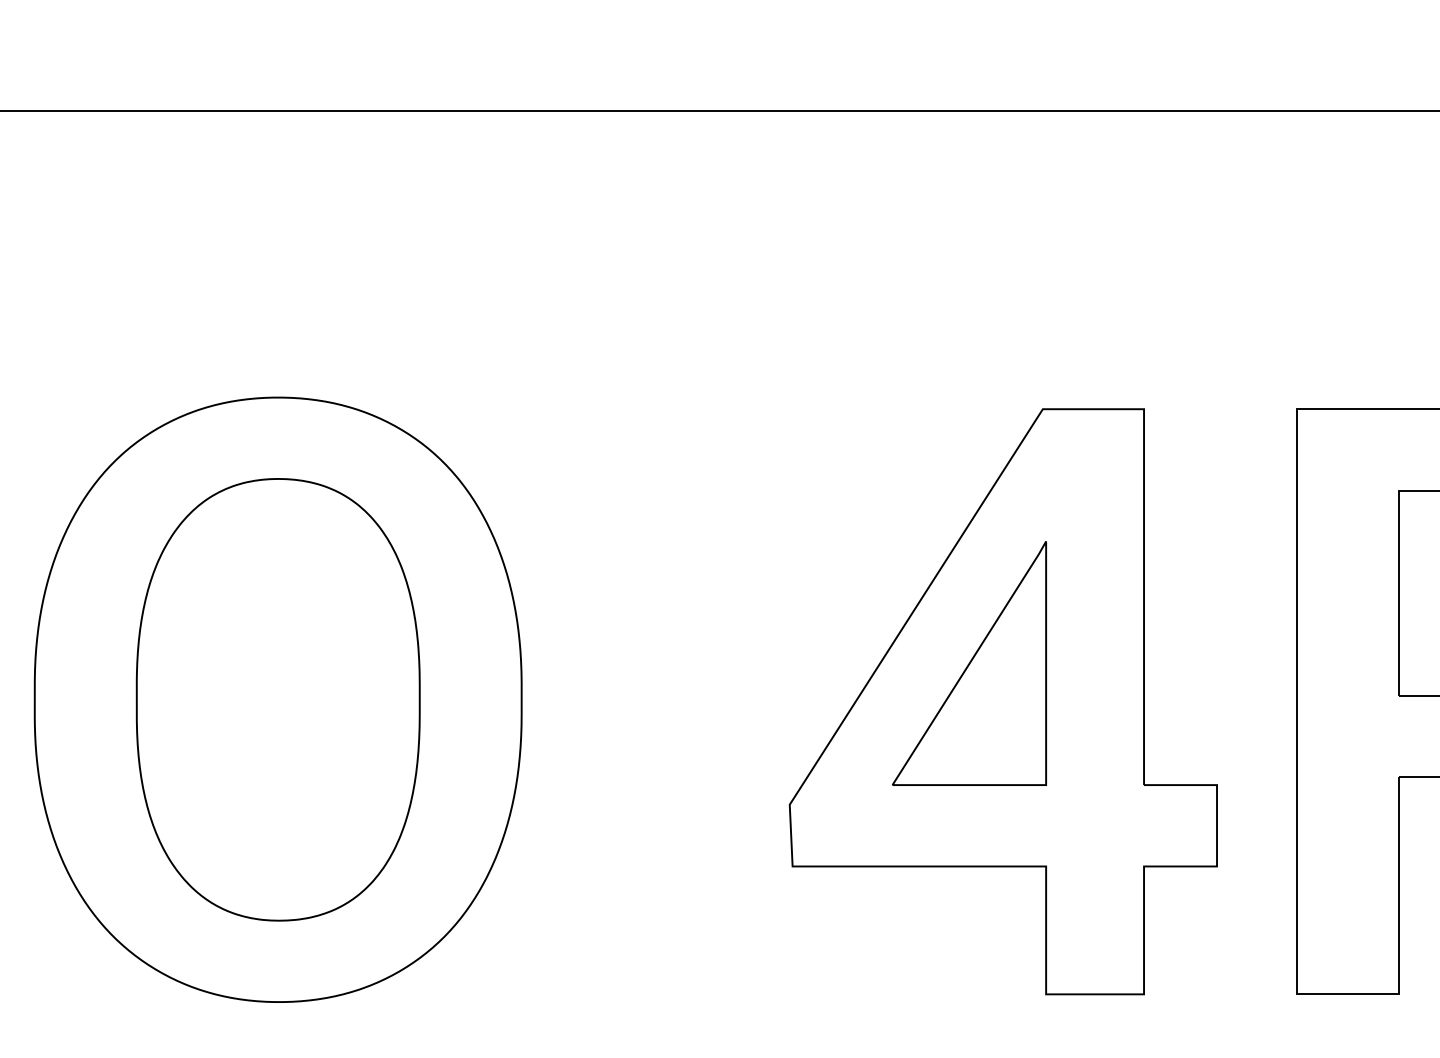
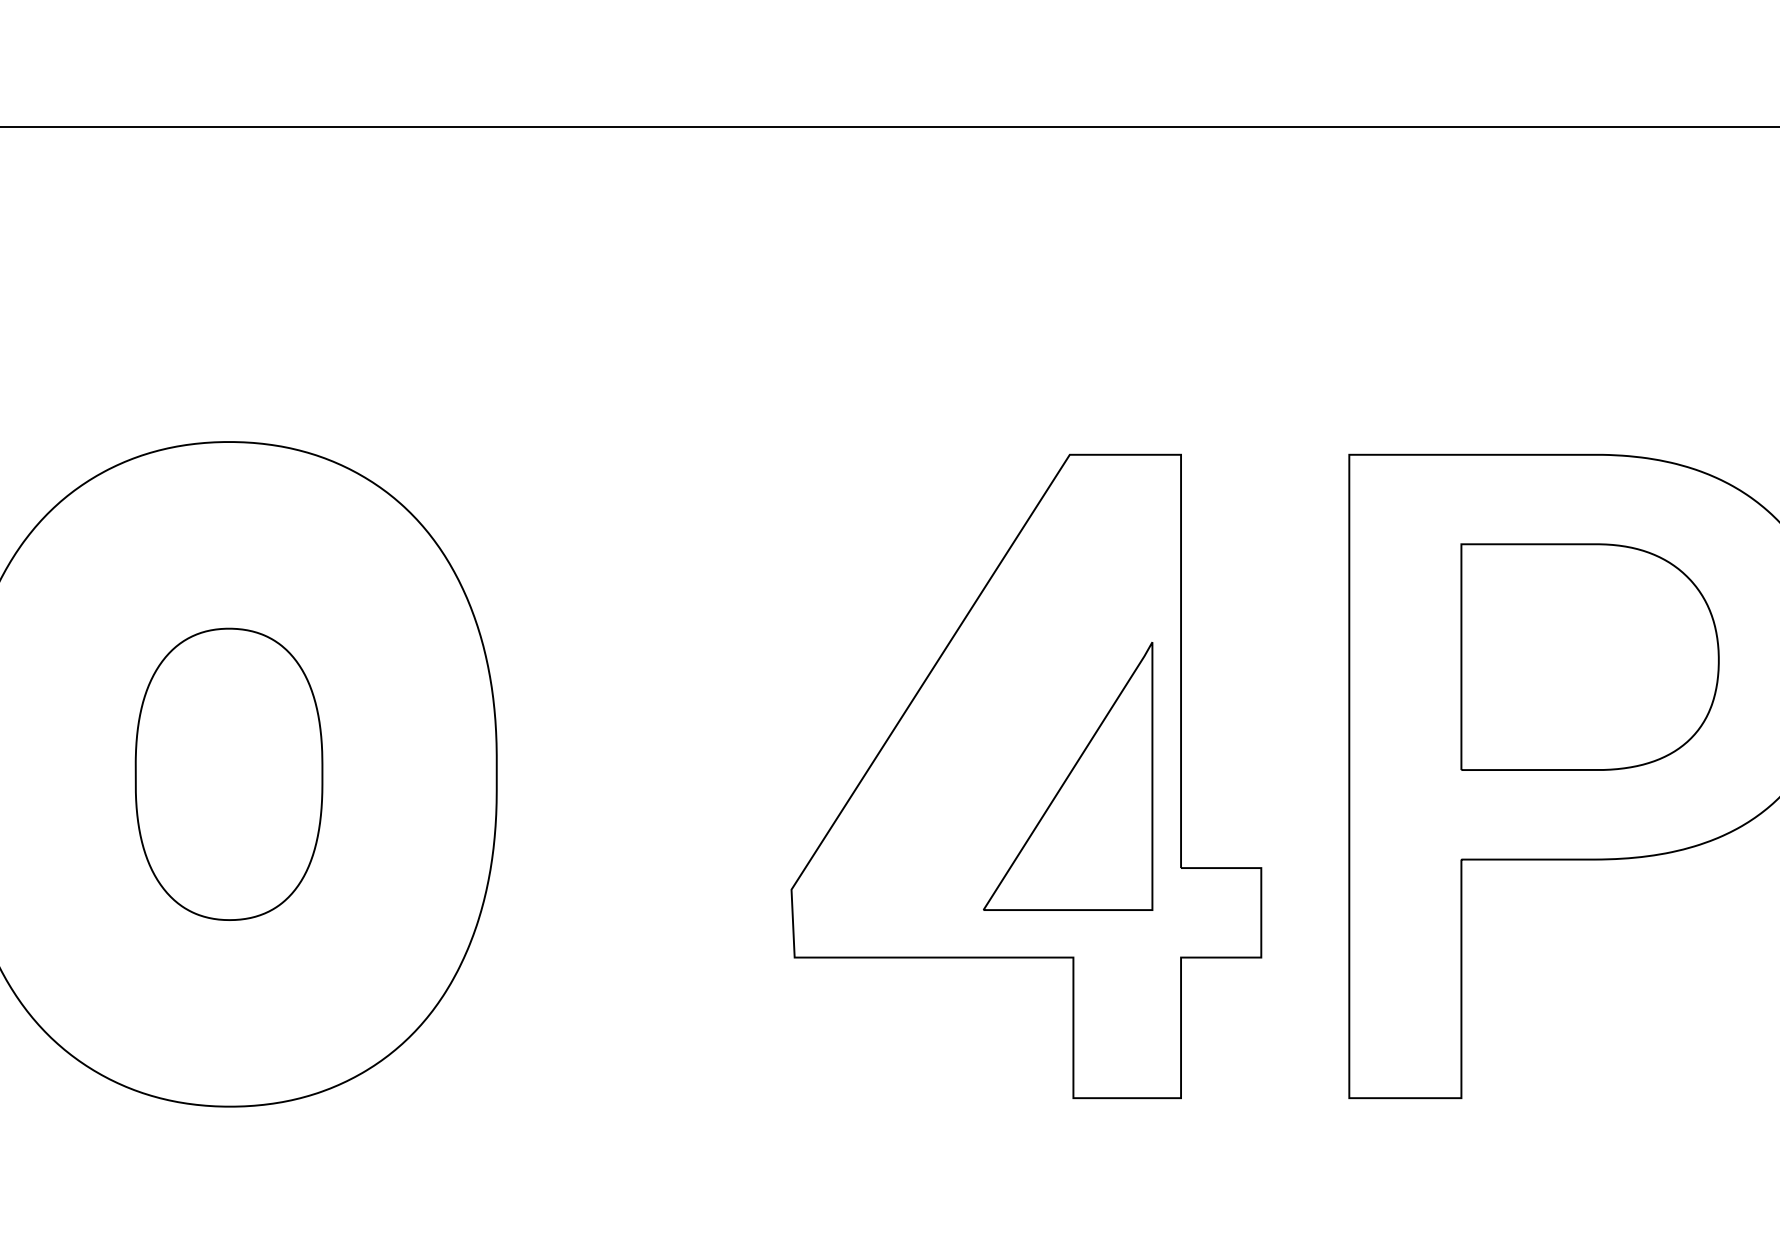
part: (969, 663) -> (1068, 776), moved
part: (277, 699) -> (228, 774), size x0.6

